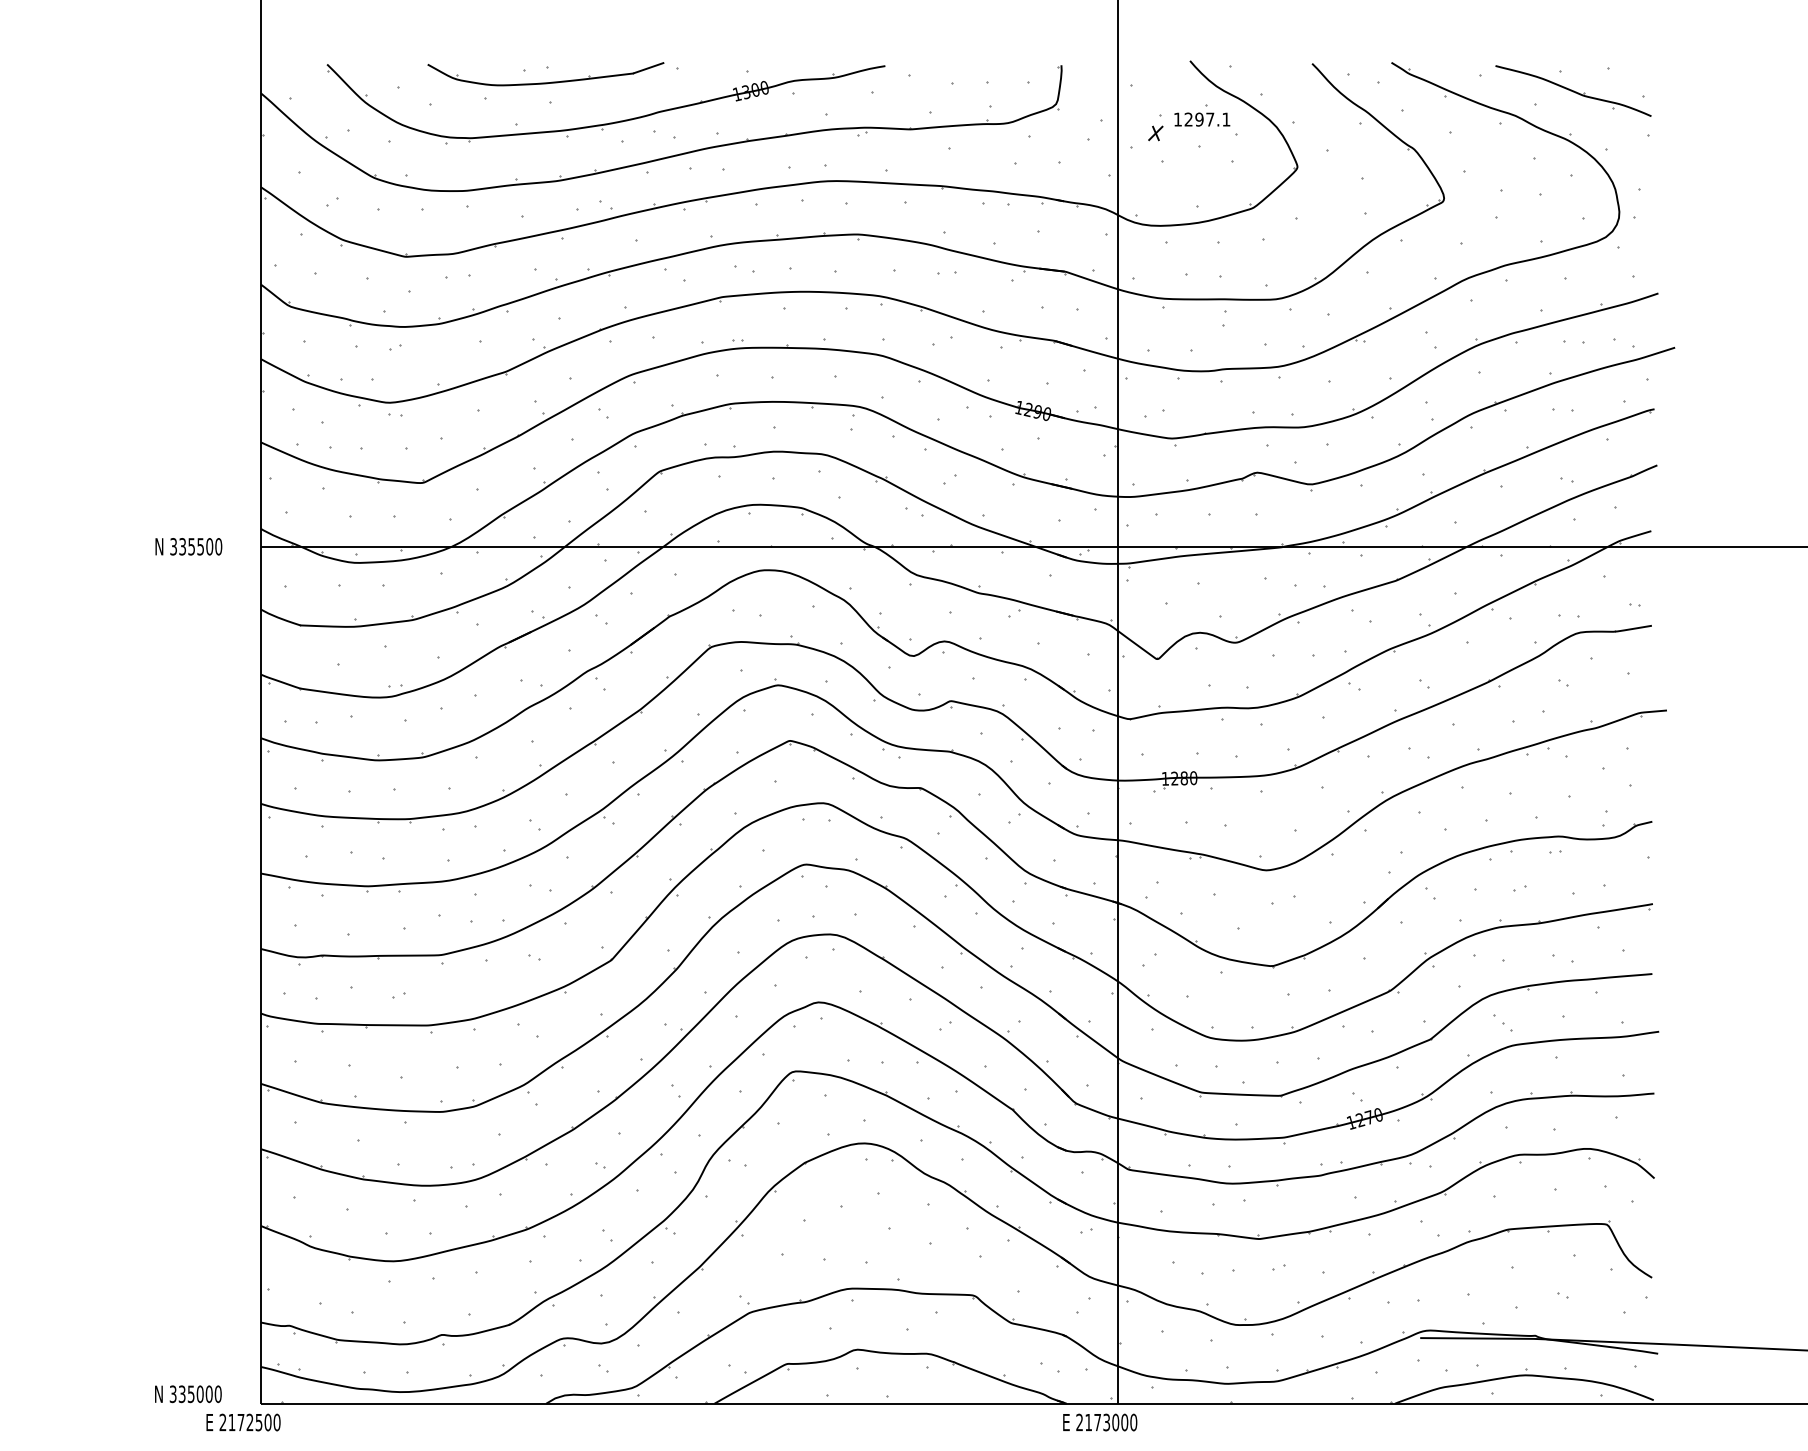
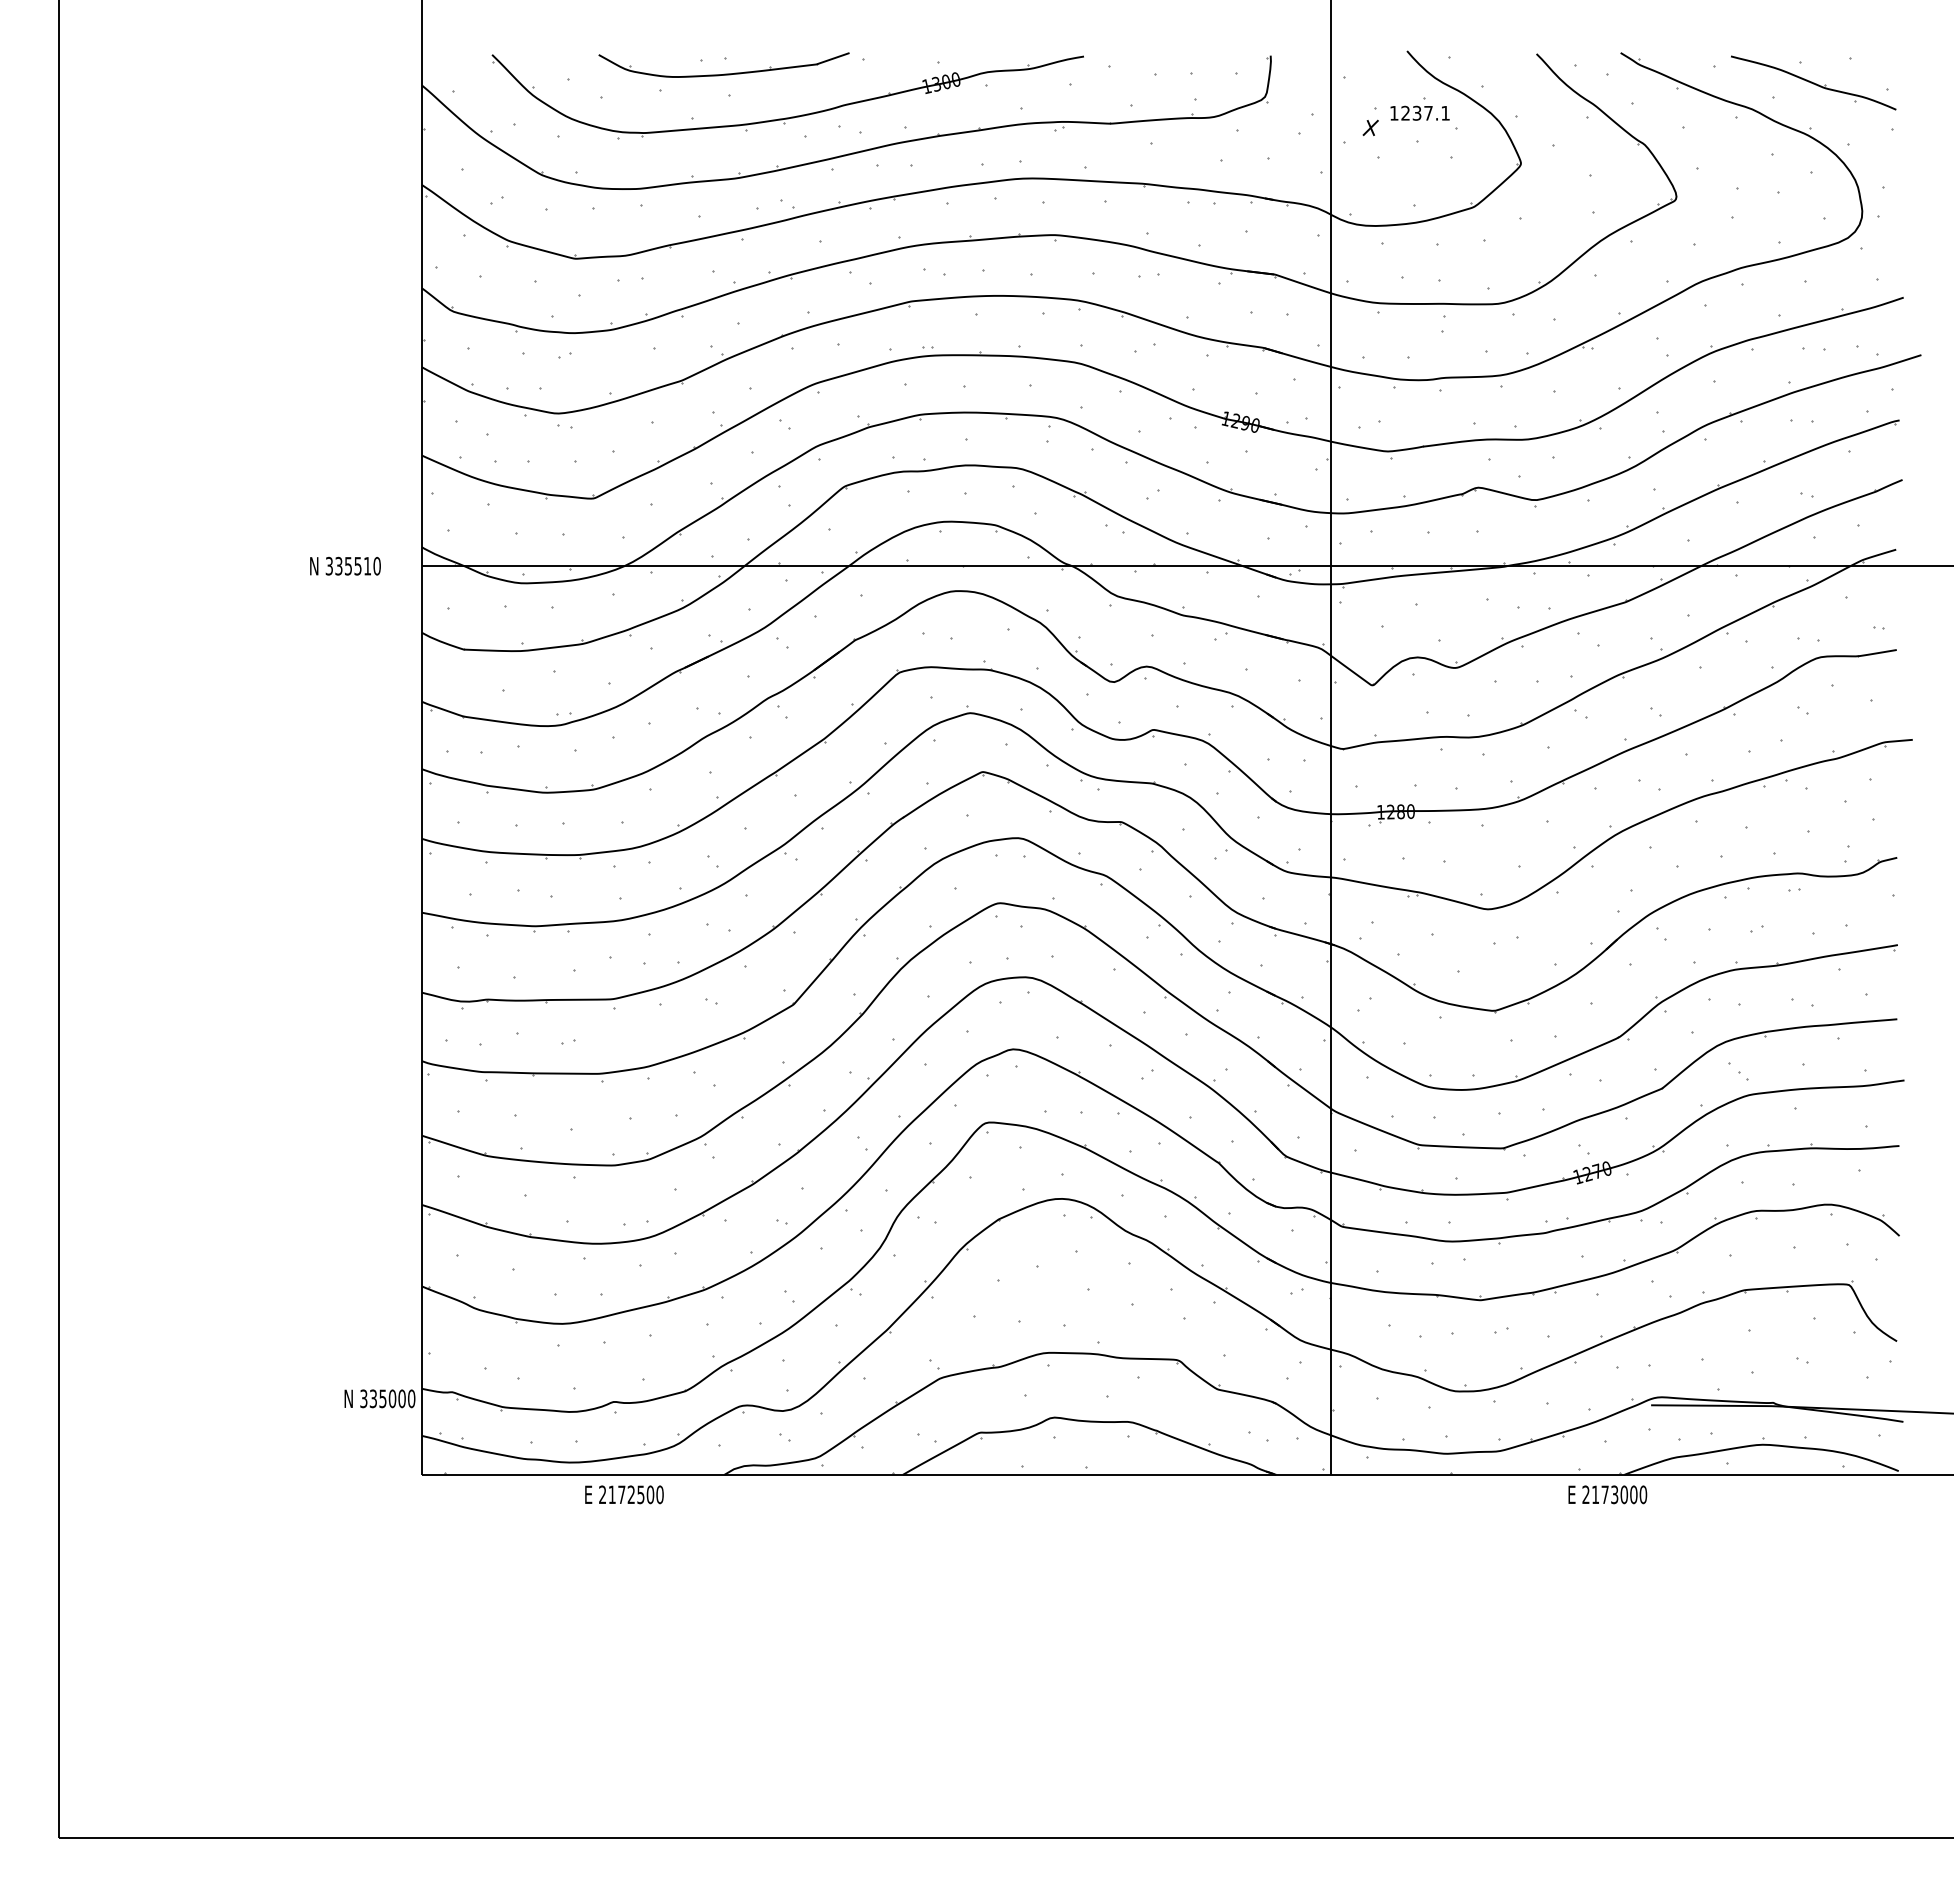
text: (1198, 119) -> (1416, 113), 1297.1 -> 1237.1
text: (209, 546) -> (367, 565), 335500 -> 335510
text: (187, 1393) -> (379, 1398), moved
text: (243, 1422) -> (624, 1494), moved
text: (1099, 1422) -> (1607, 1494), moved

